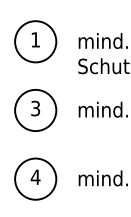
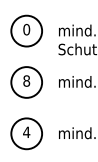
text: (35, 39) -> (26, 29), 1 -> 0
text: (35, 107) -> (26, 80), 3 -> 8

